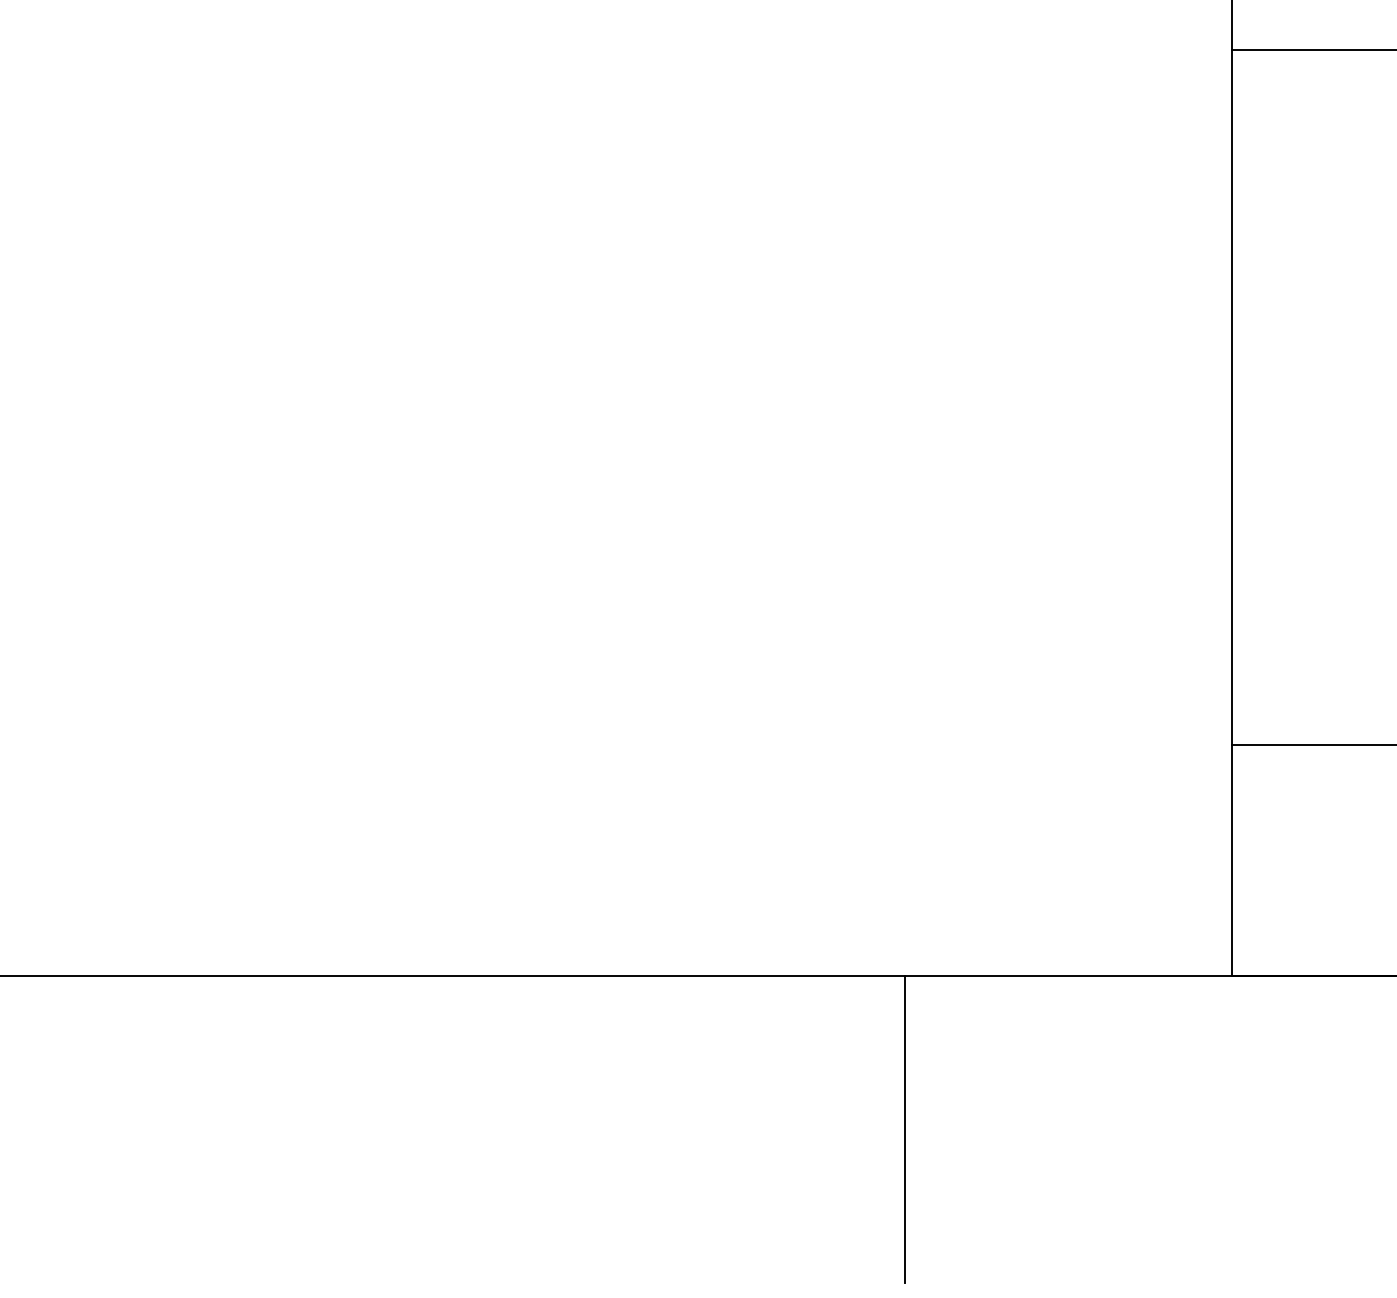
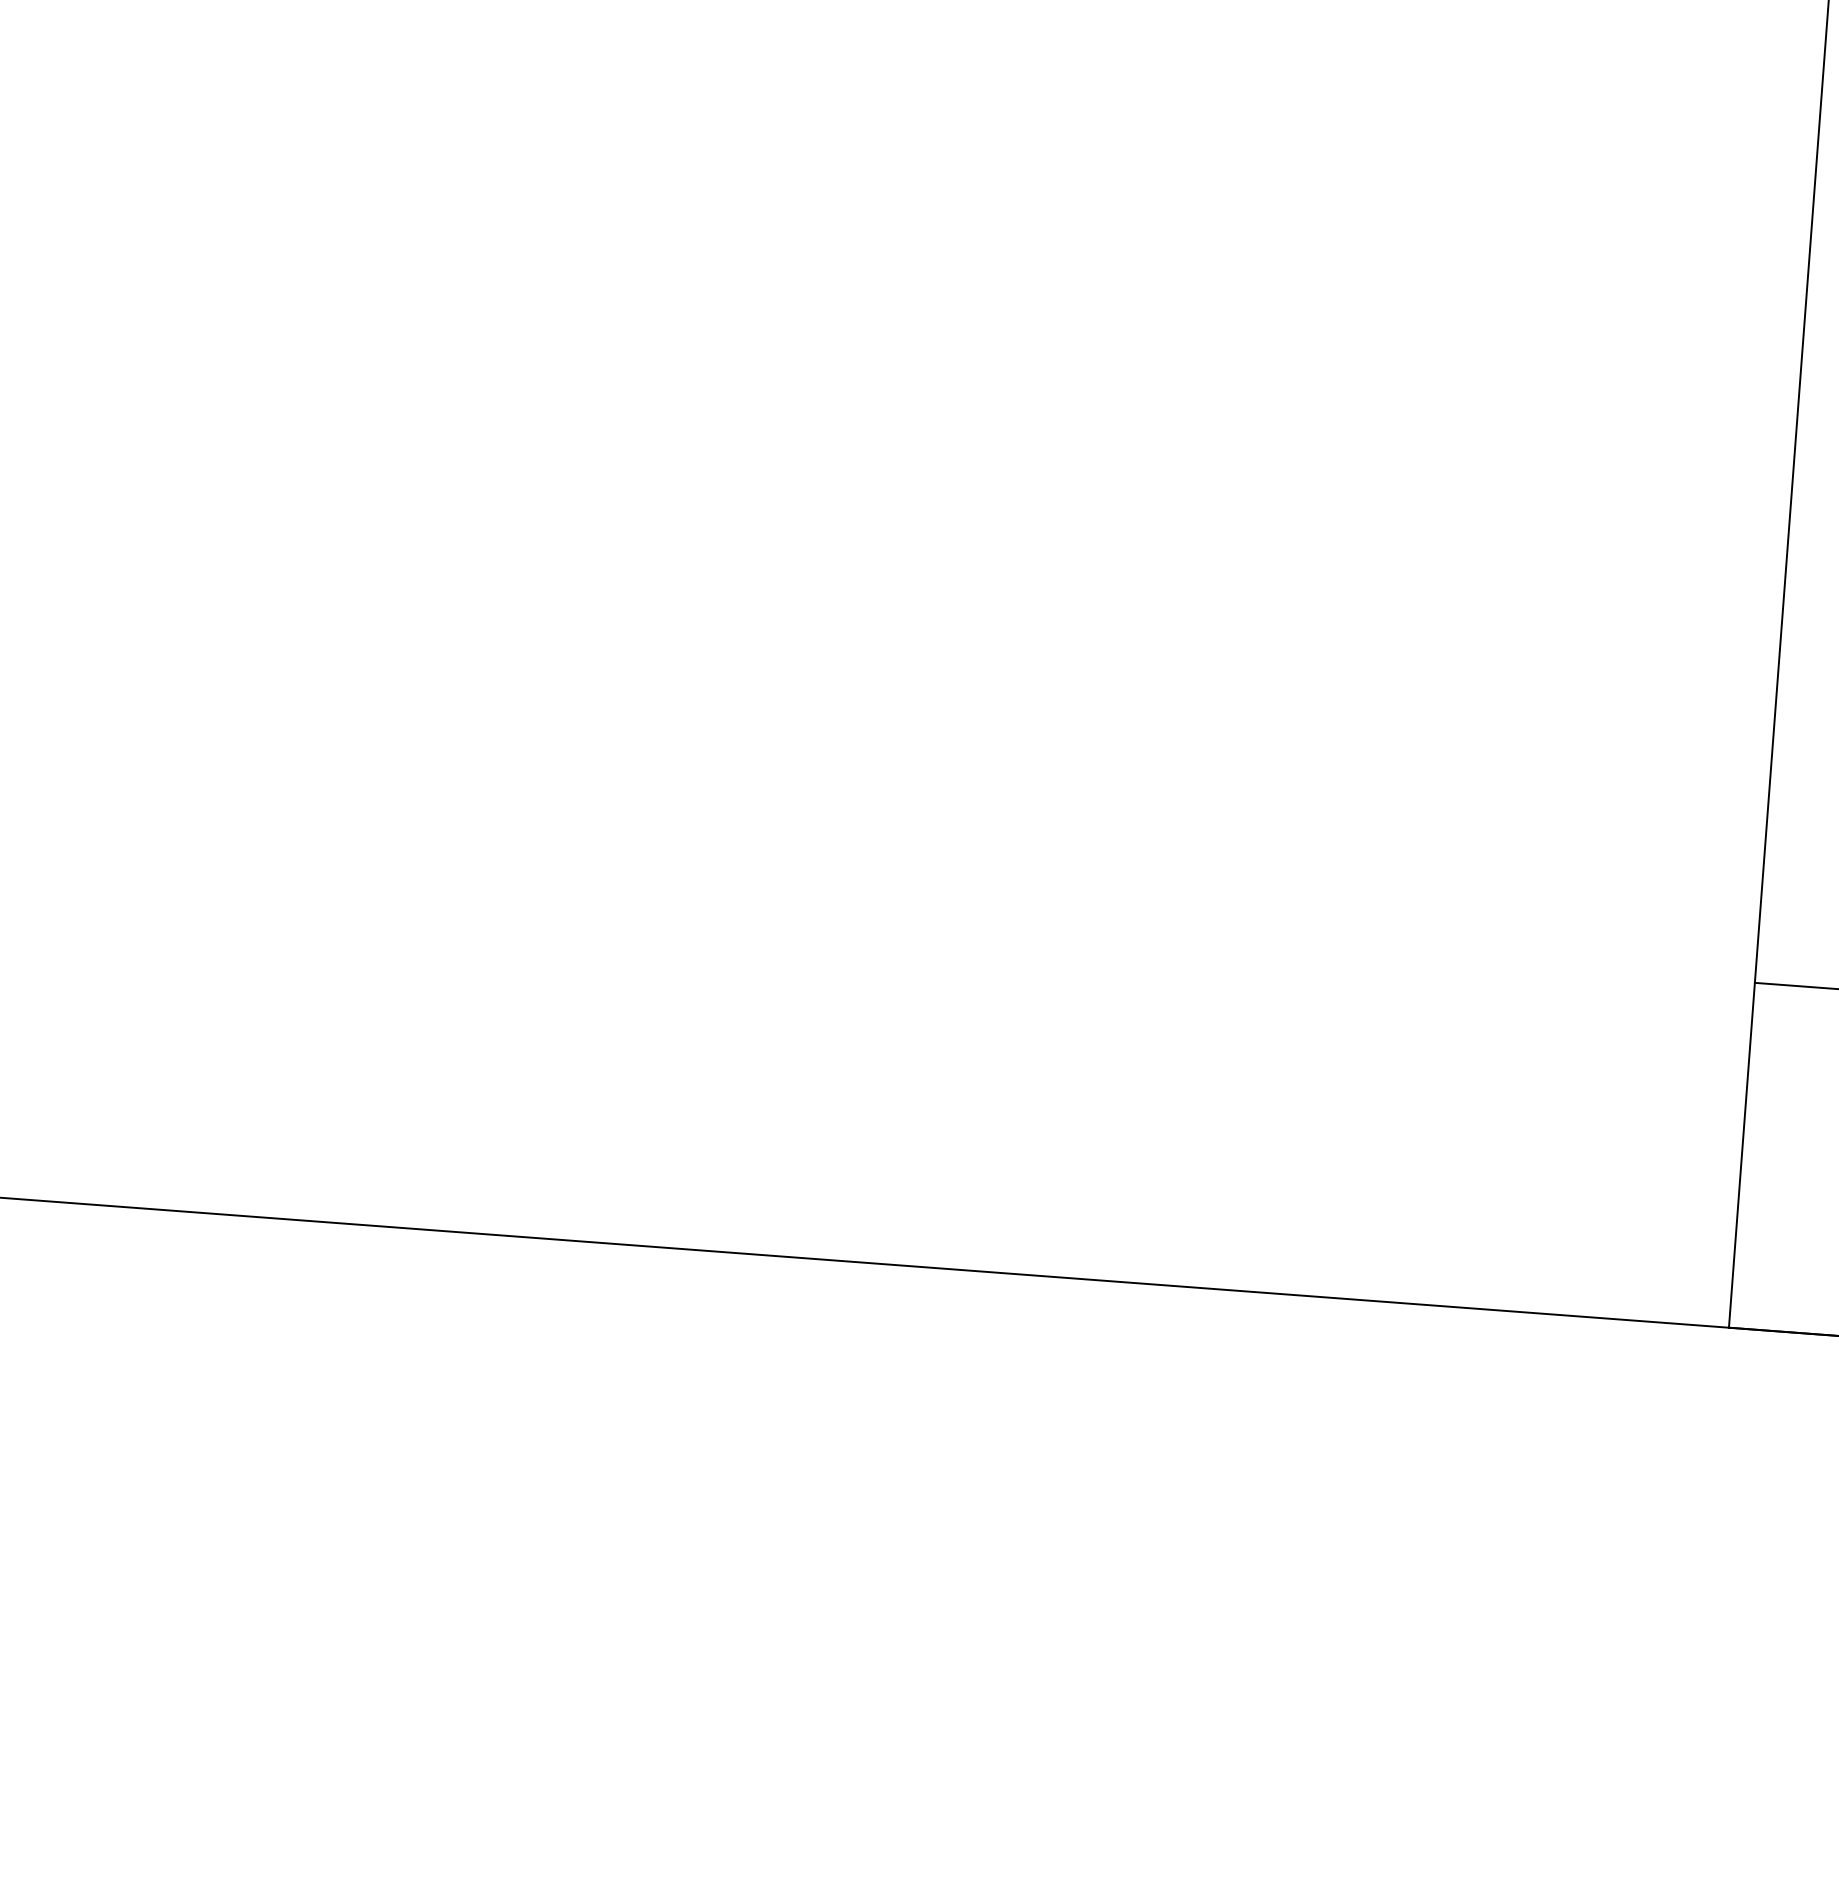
line: (904, 1129) -> (1224, 1519), removed

